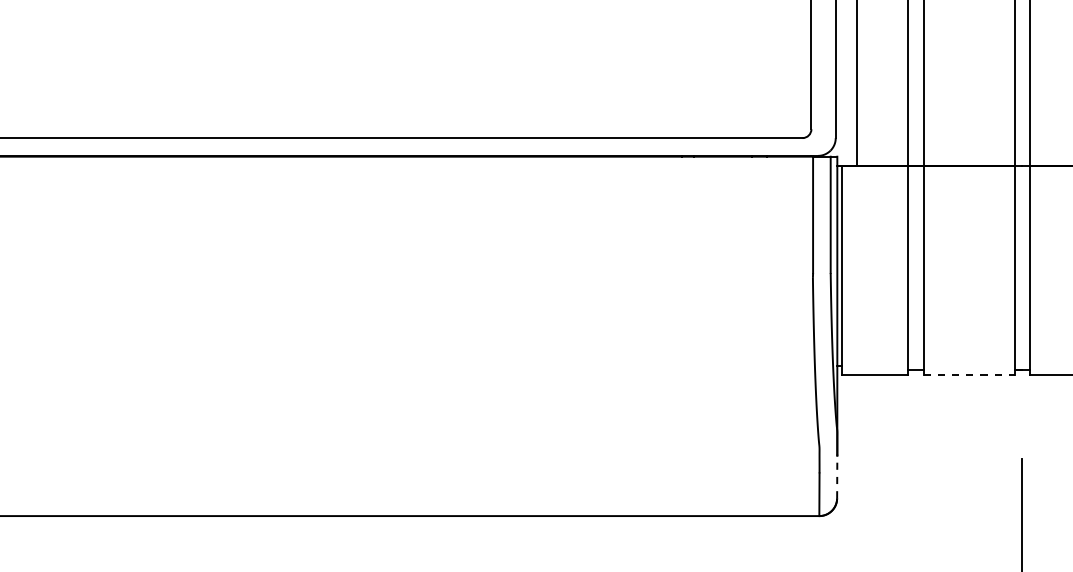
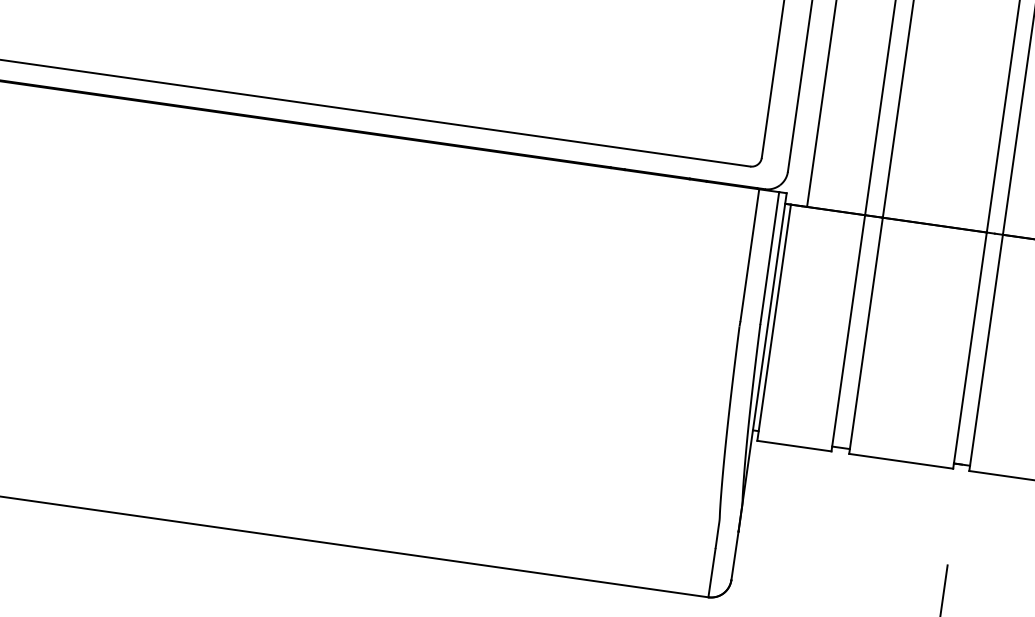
line: (969, 374) -> (901, 461), dashed -> solid
line: (837, 476) -> (735, 555), dashed -> solid

